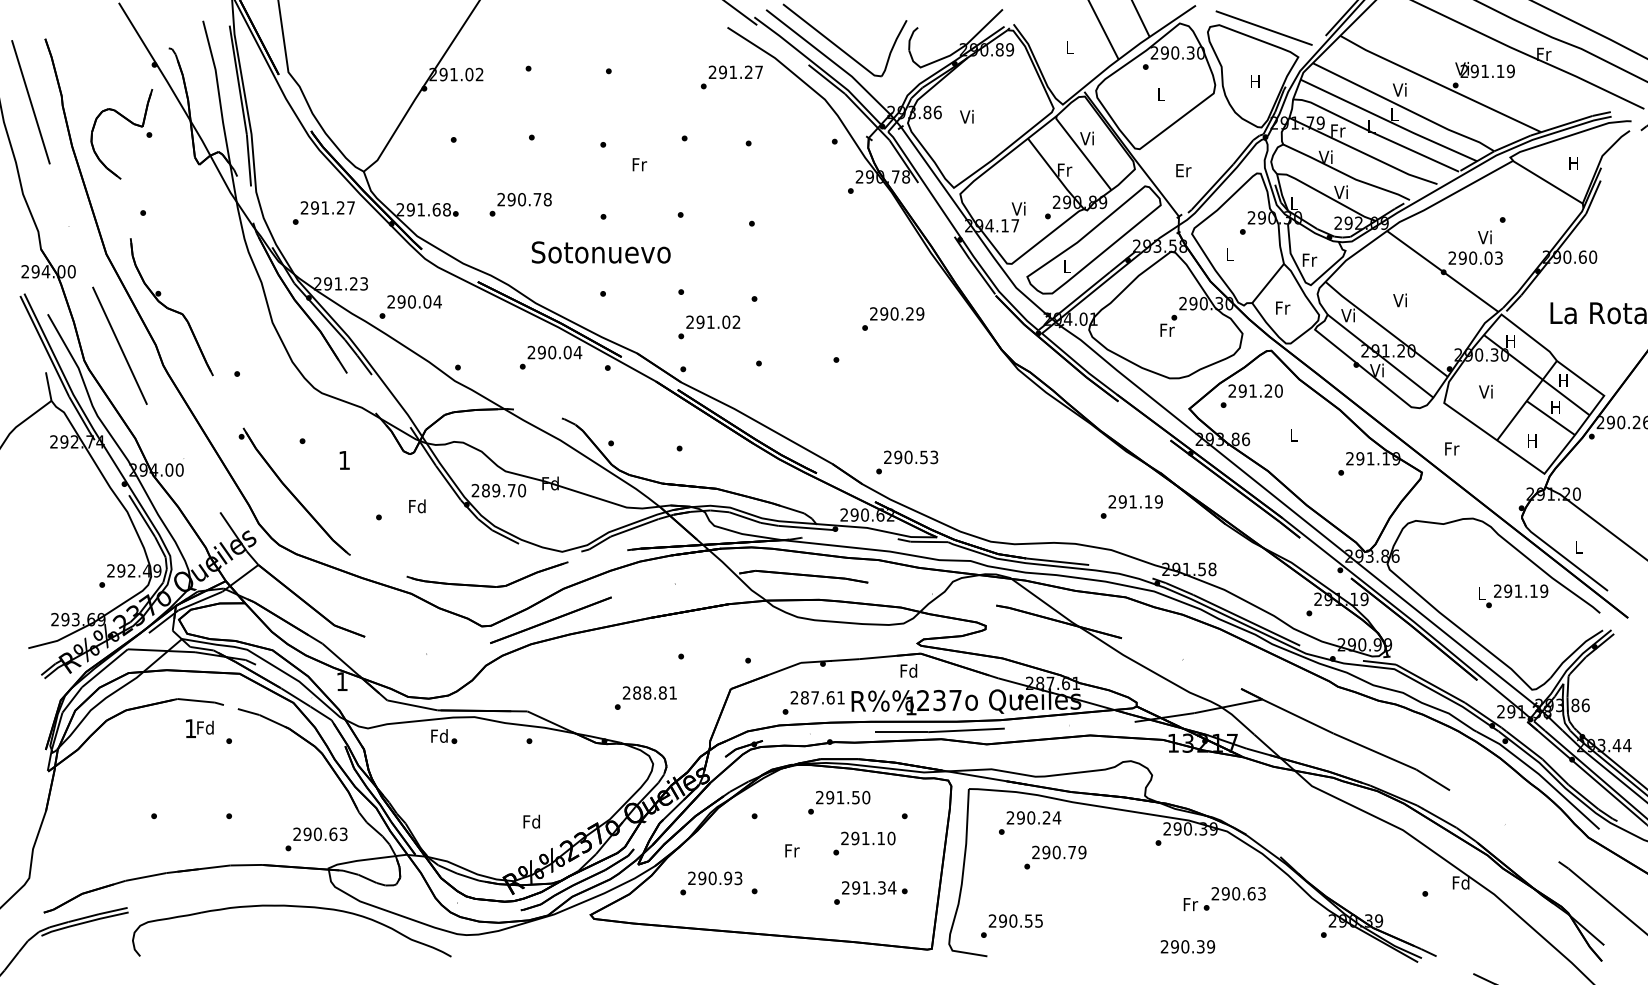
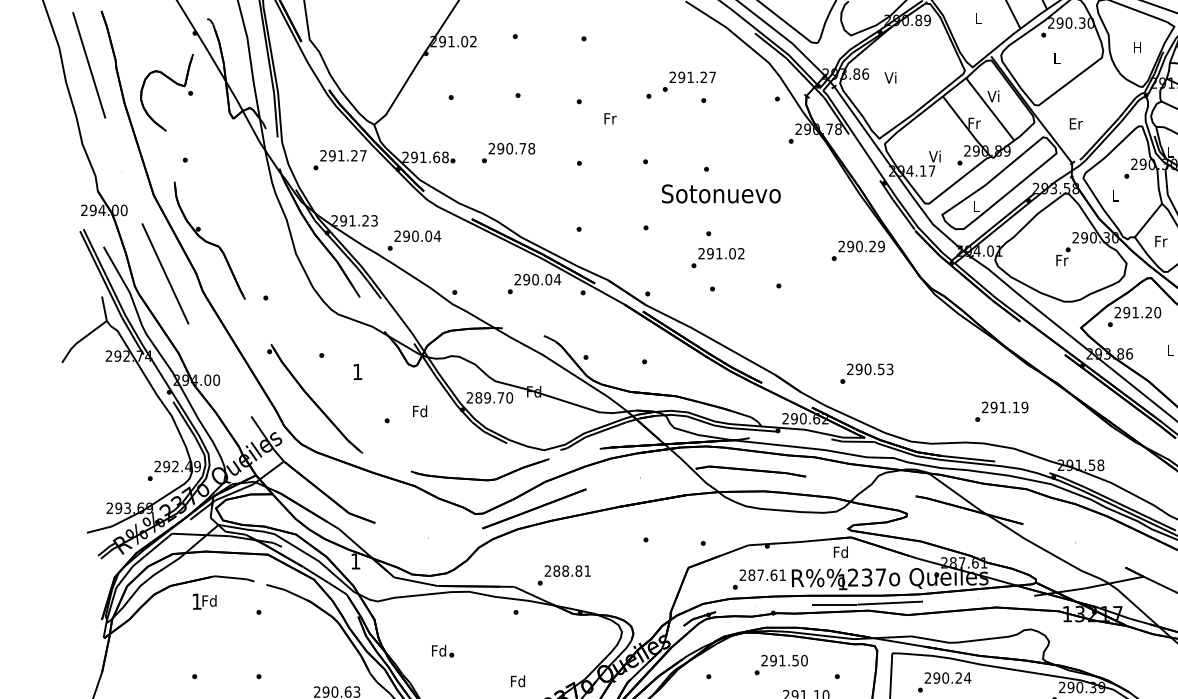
text: (731, 77) -> (689, 81), moved
text: (600, 252) -> (720, 193), moved
text: (893, 318) -> (858, 250), moved
text: (709, 327) -> (718, 258), moved
text: (907, 462) -> (867, 373), moved
text: (1131, 506) -> (1001, 411), moved
text: (645, 697) -> (564, 574), moved
text: (199, 728) -> (204, 601), moved
text: (444, 736) -> (443, 651), moved

